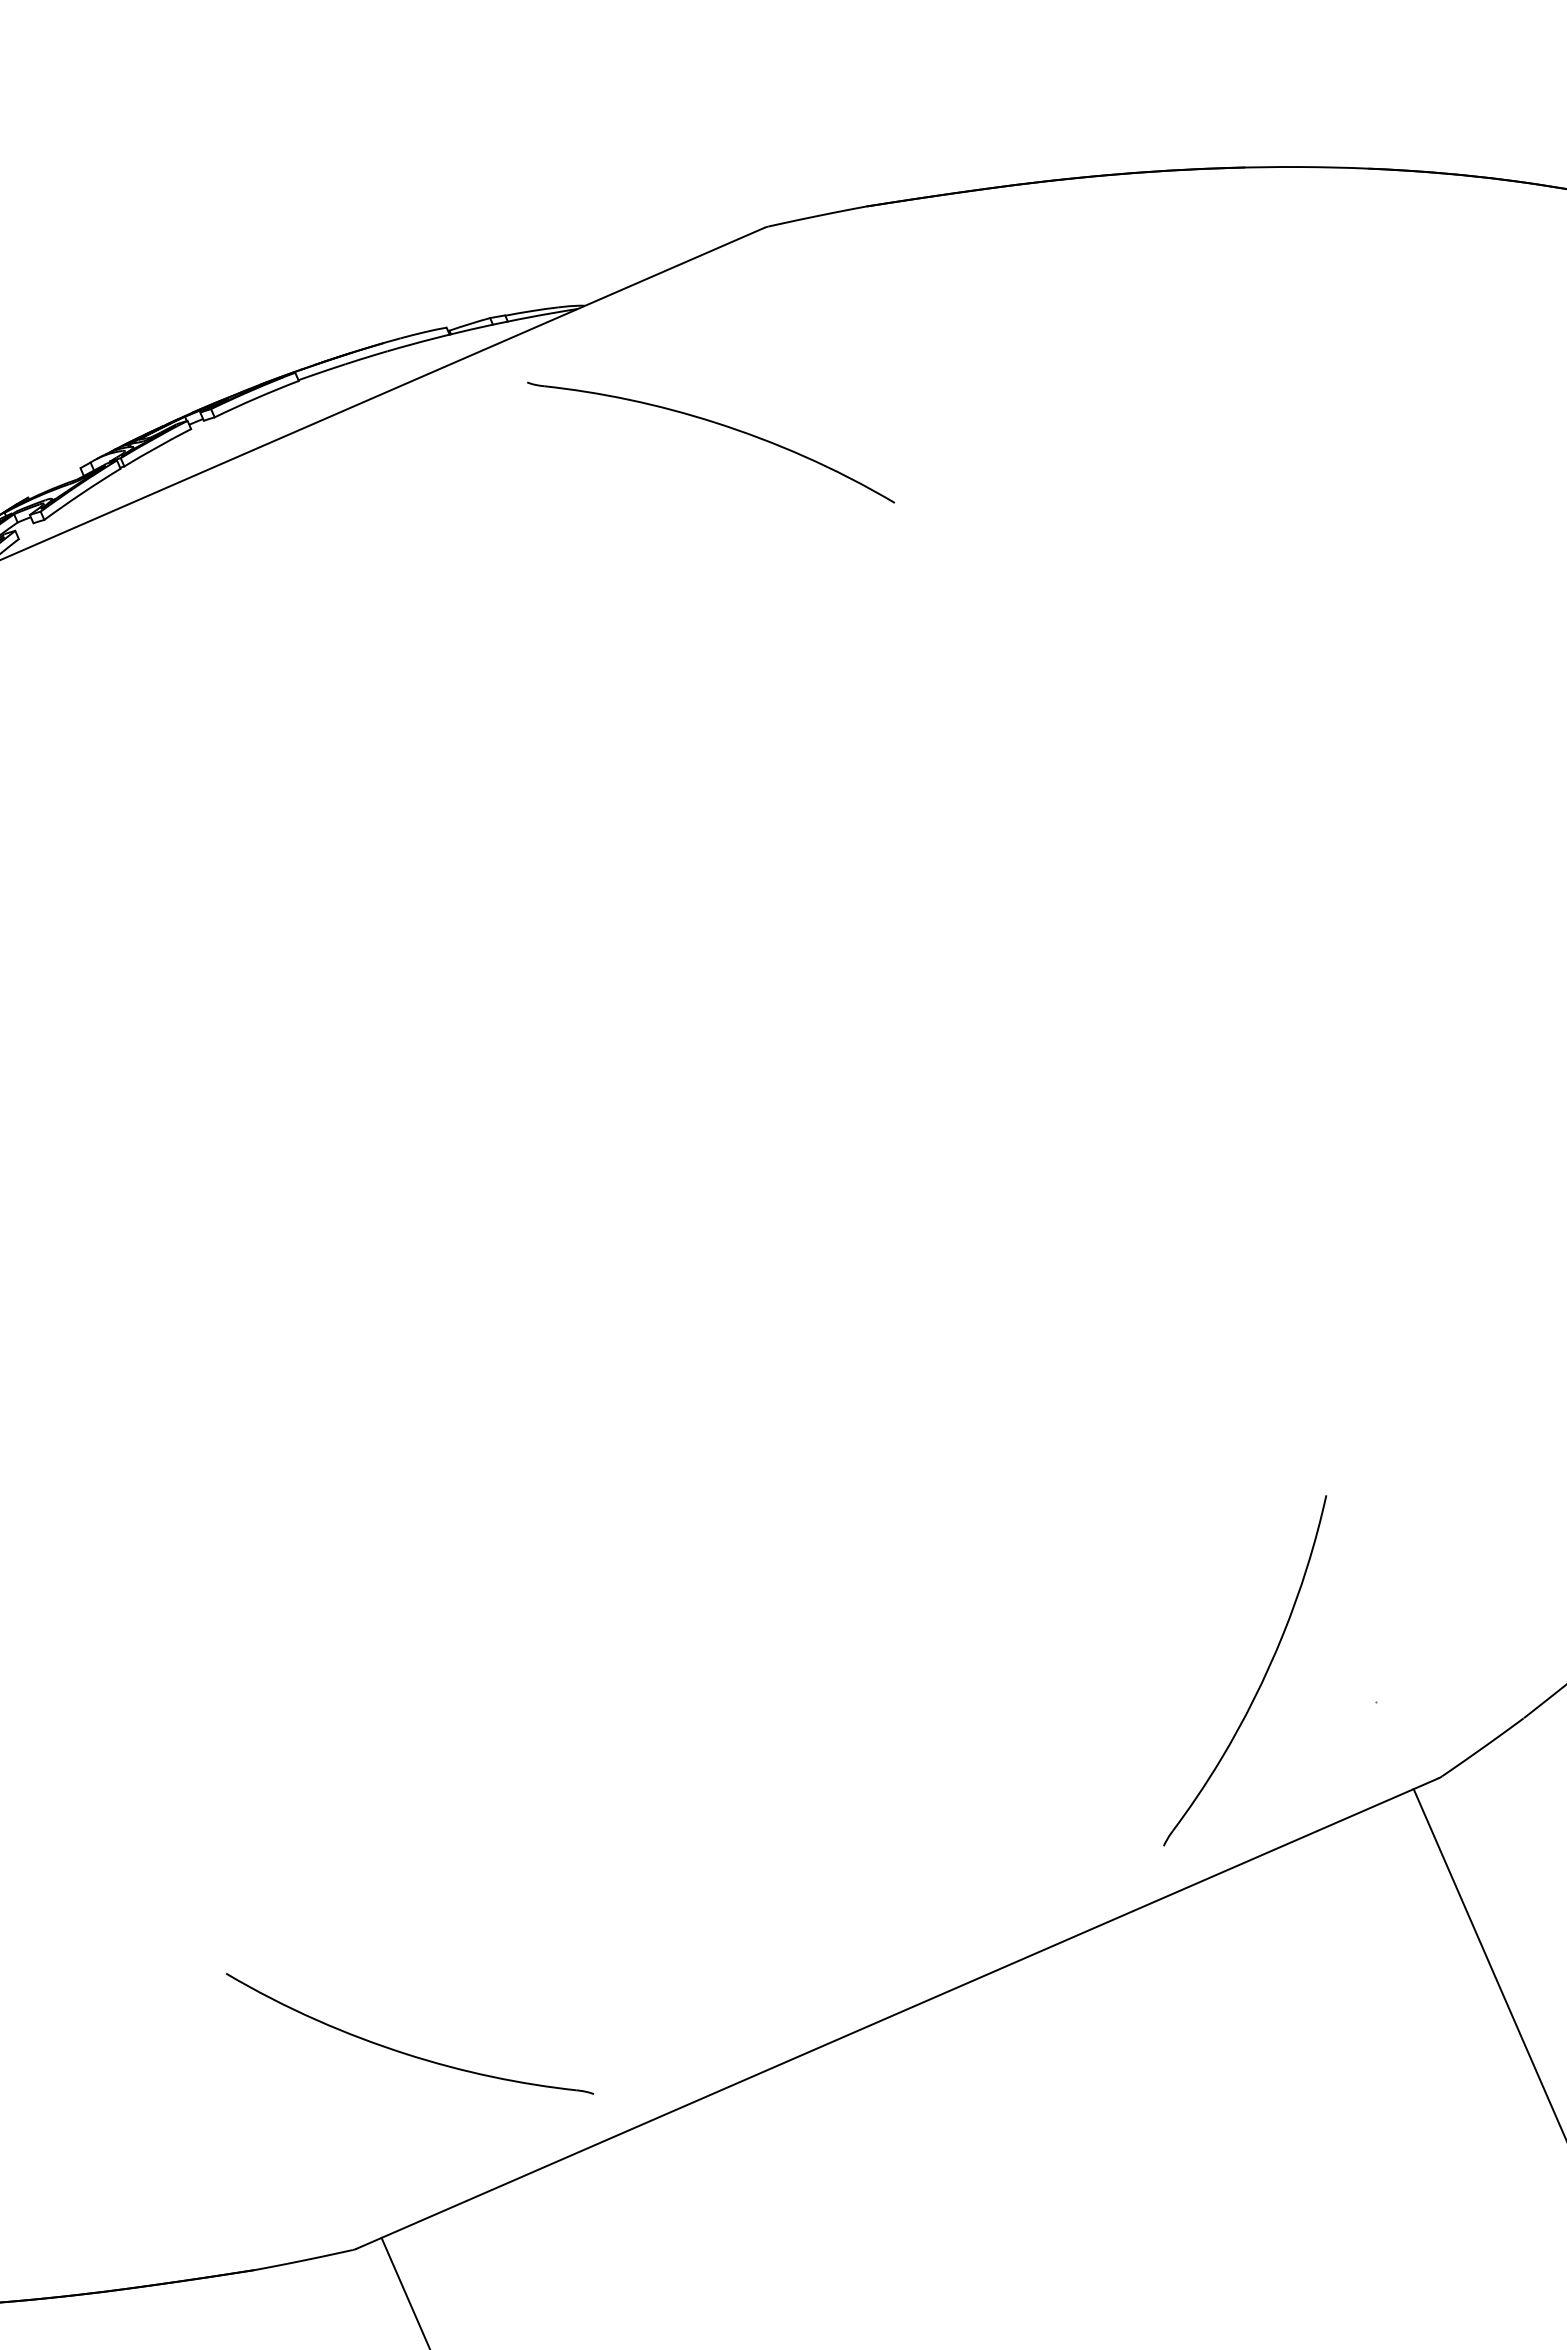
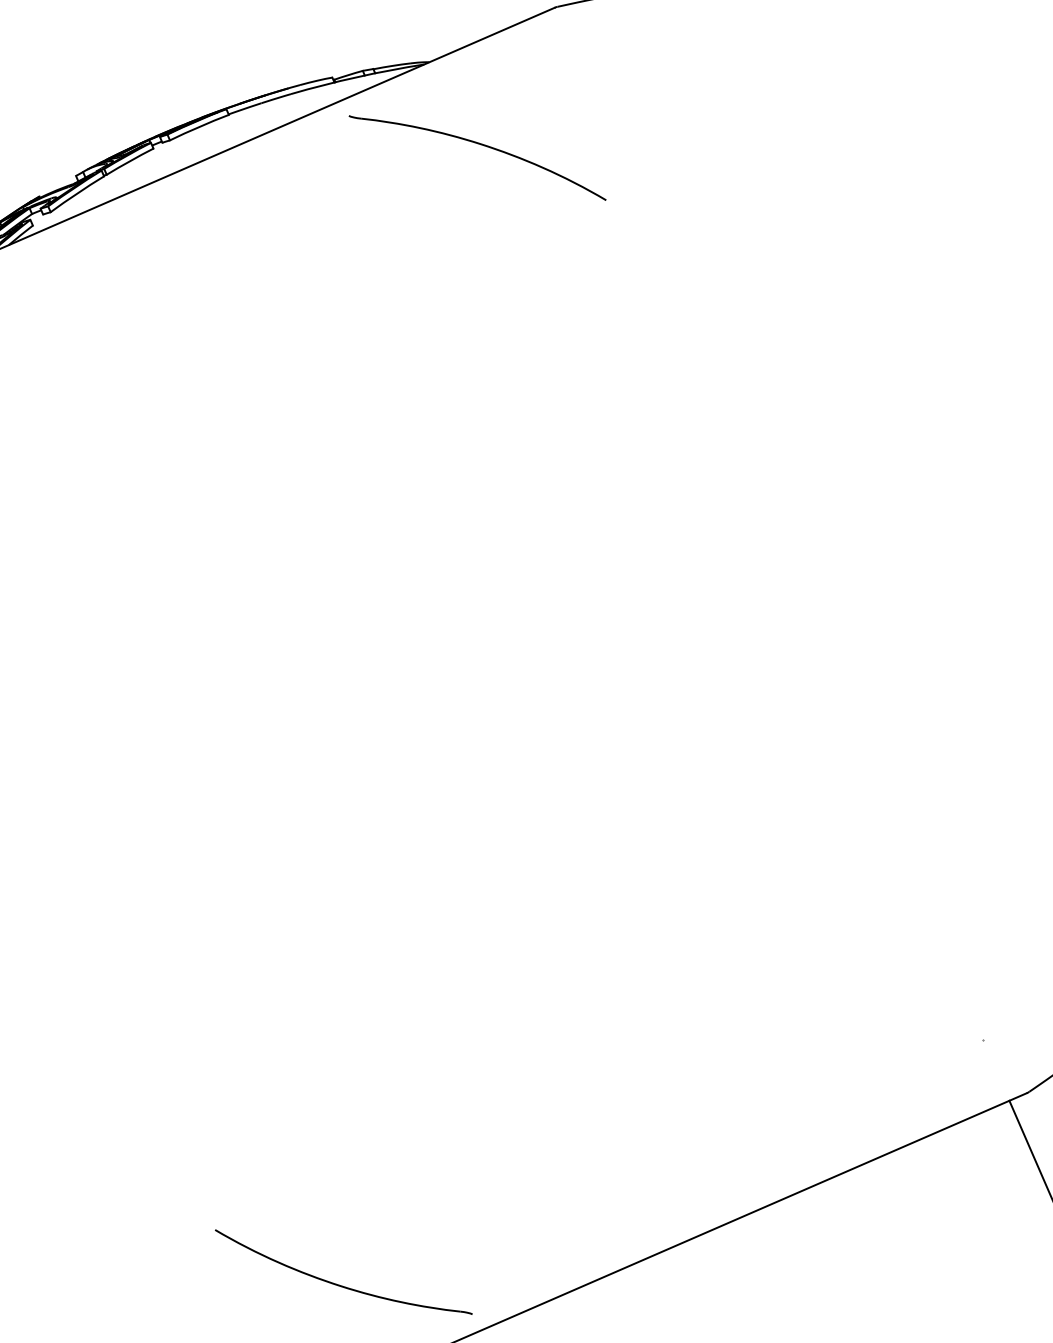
part: (717, 424) -> (482, 145), moved
part: (1263, 1676) -> (904, 1021), removed
part: (402, 2051) -> (338, 1284), moved

